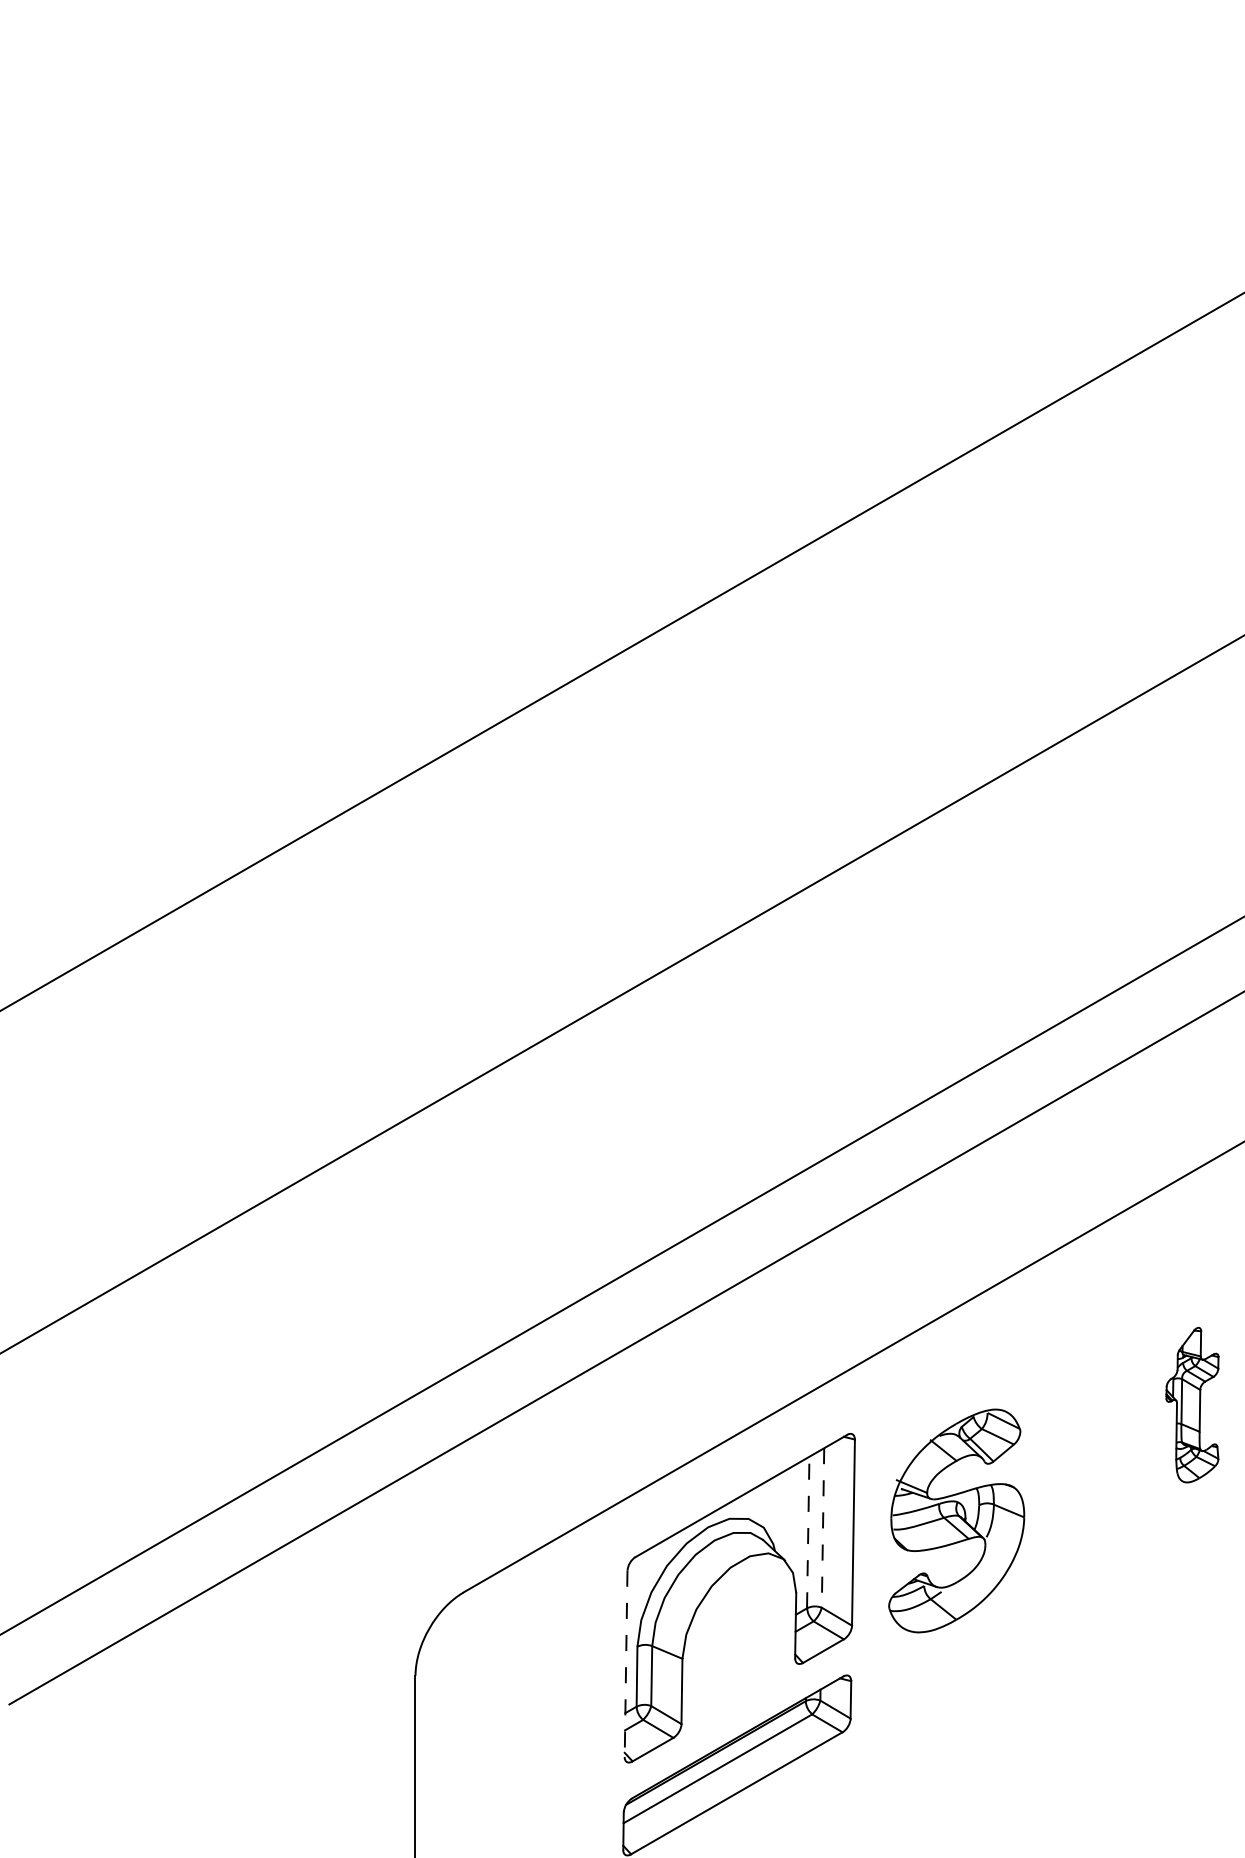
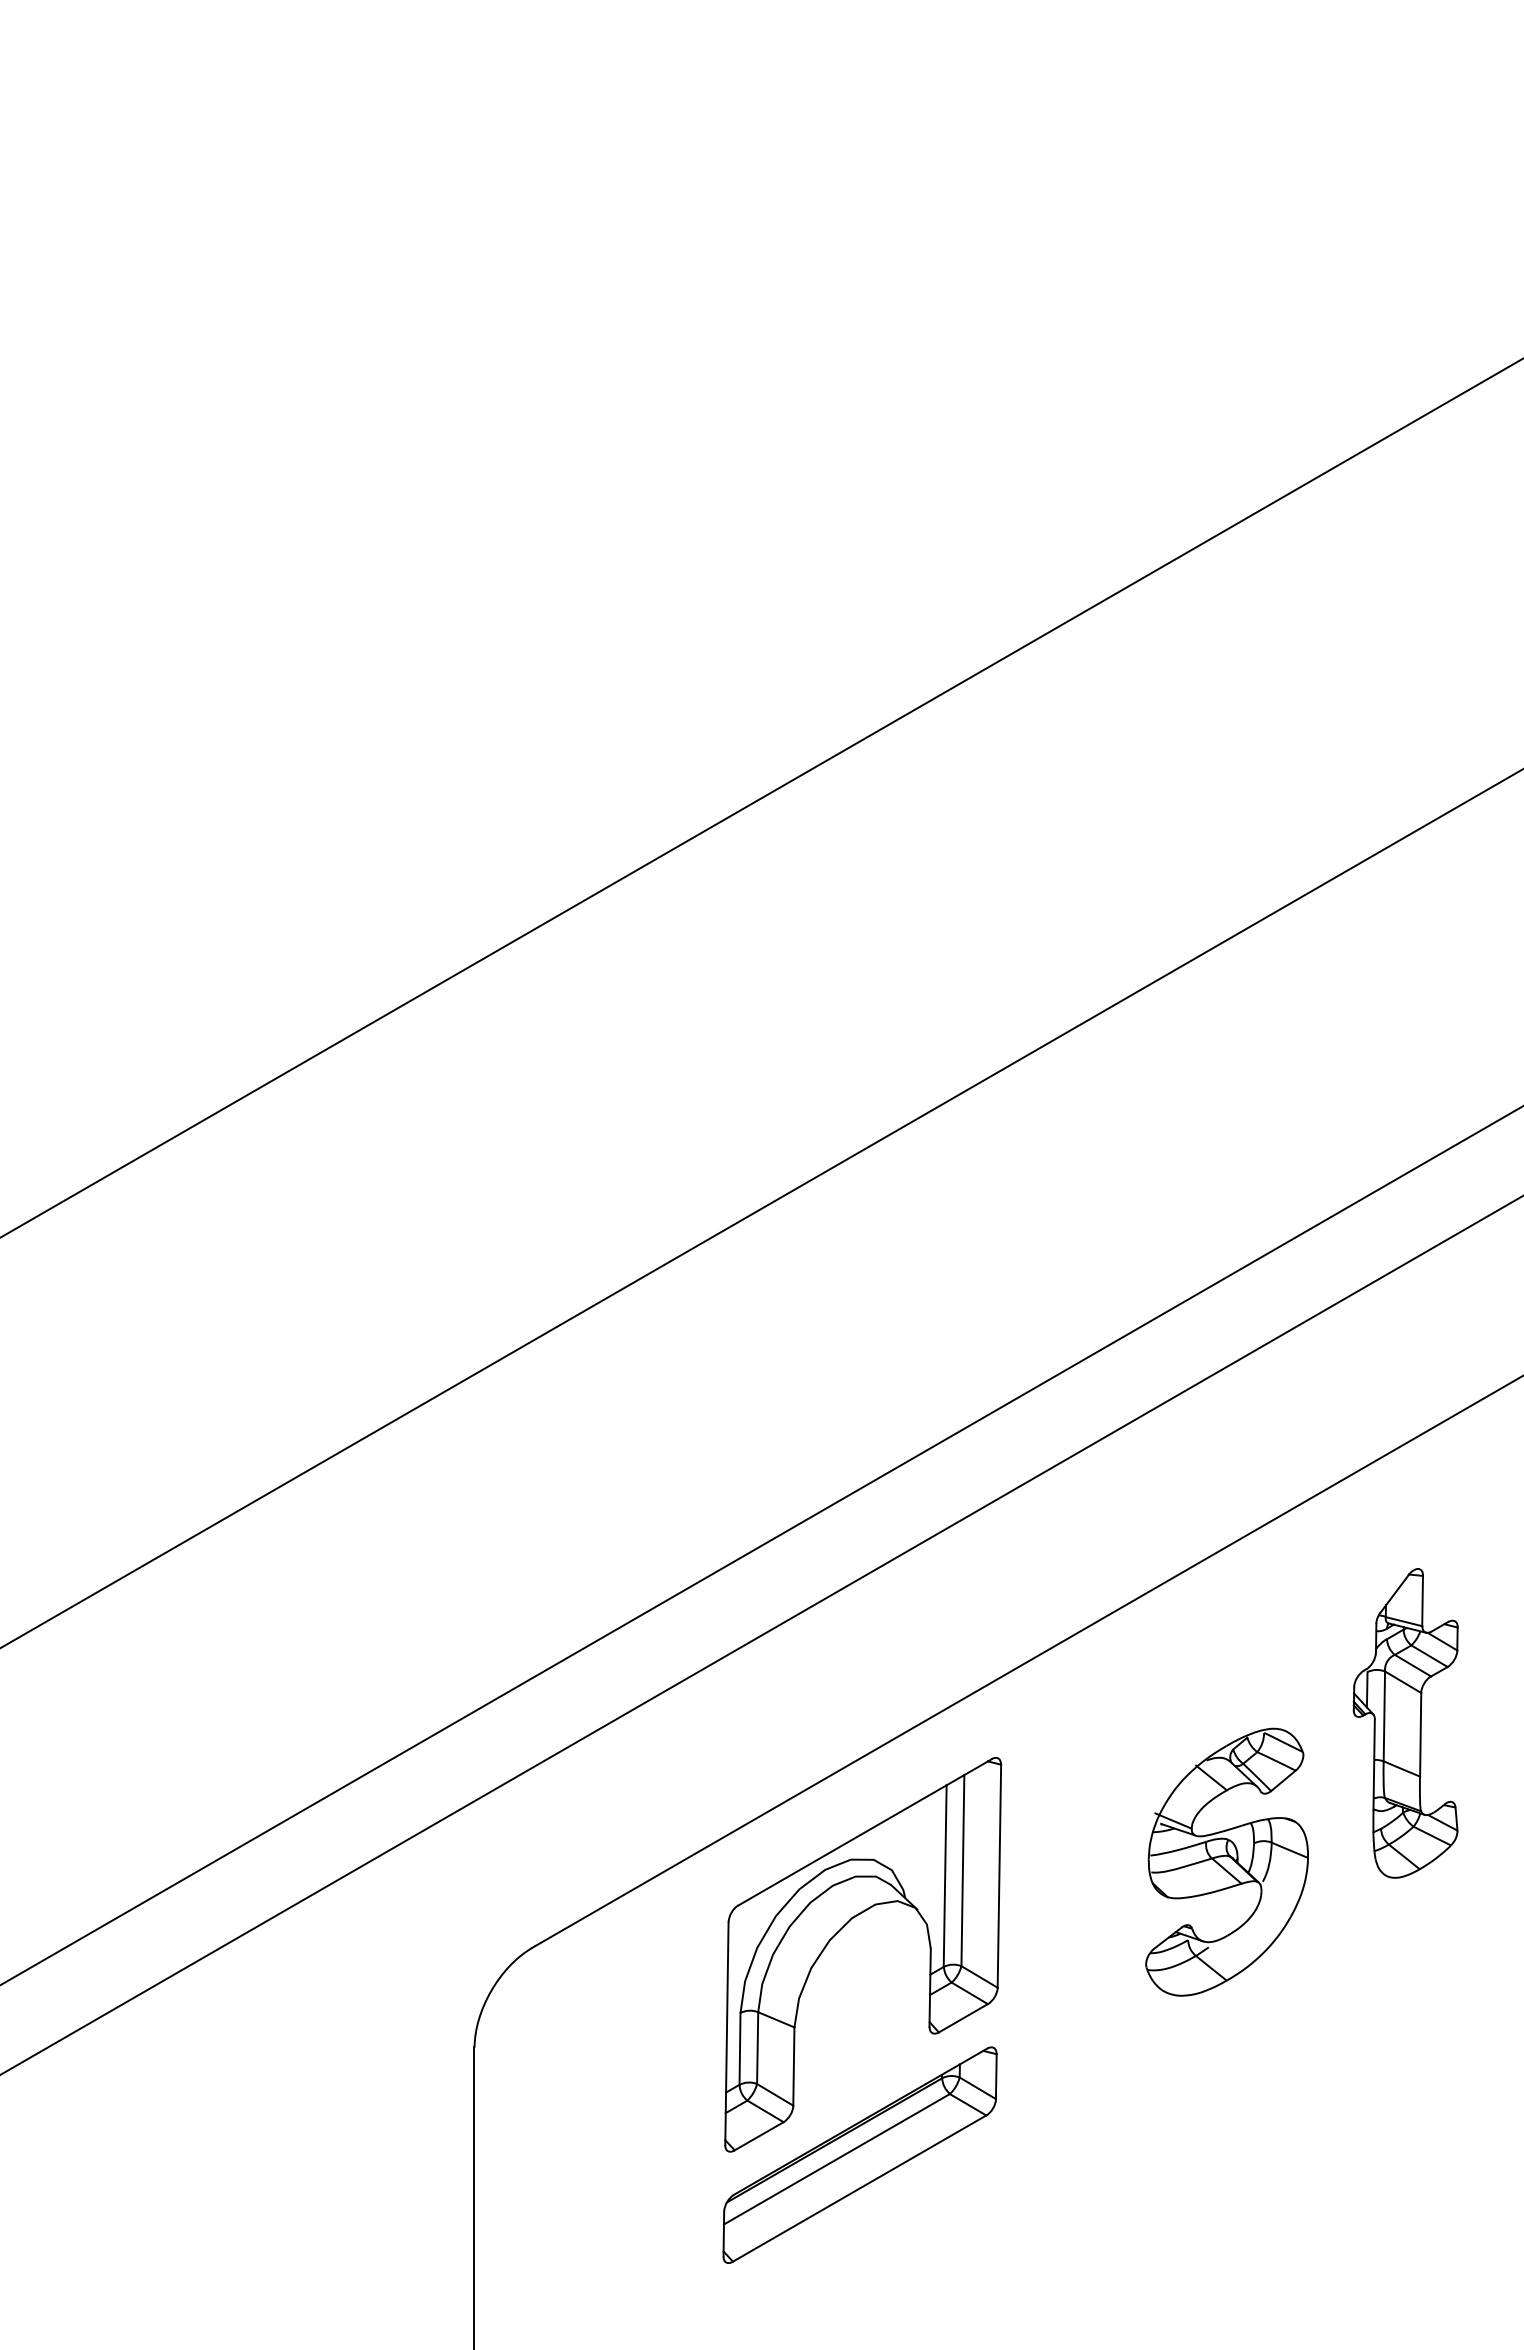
part: (1192, 1405) -> (1405, 1723), size x1.67
part: (956, 1520) -> (1226, 1861), moved
line: (822, 1527) -> (962, 1870), dashed -> solid
line: (808, 1532) -> (945, 1876), dashed -> solid
line: (625, 1663) -> (726, 2033), dashed -> solid

